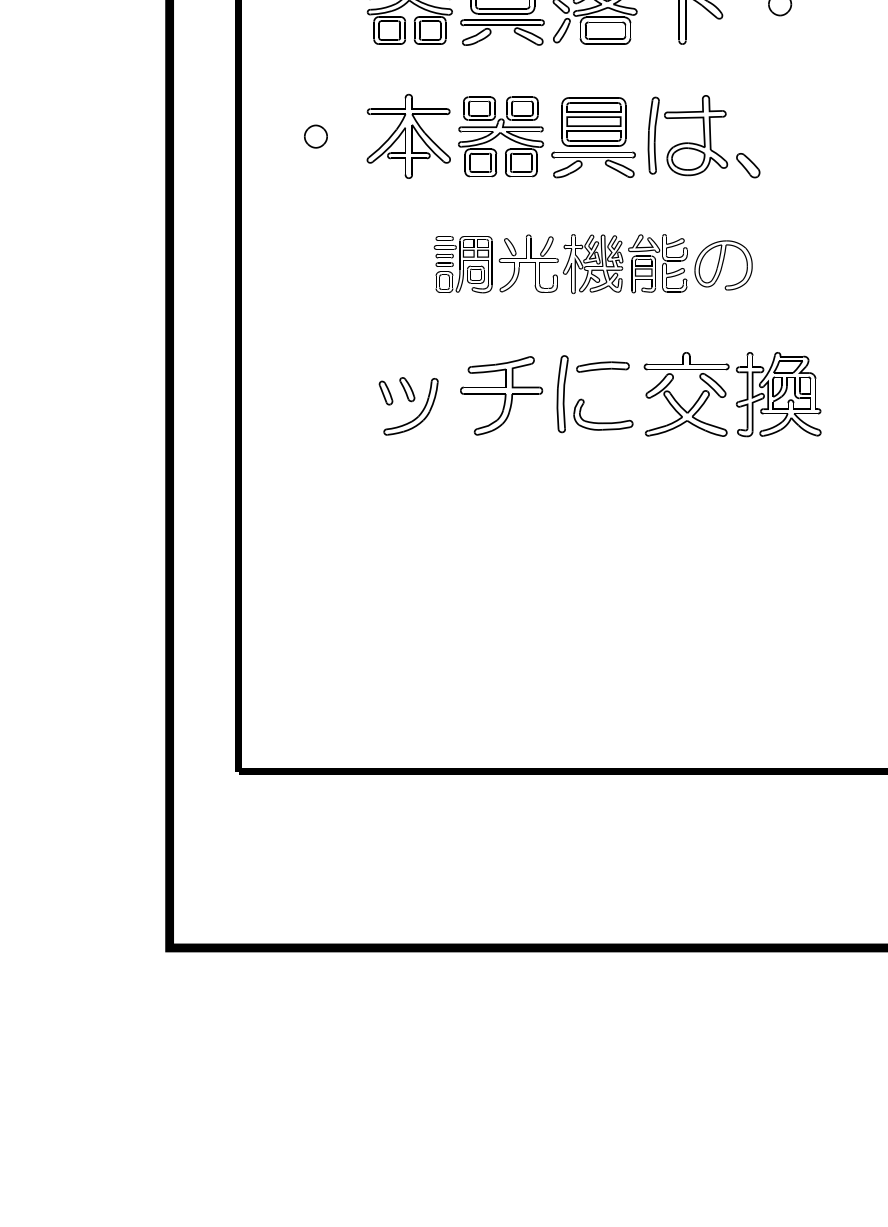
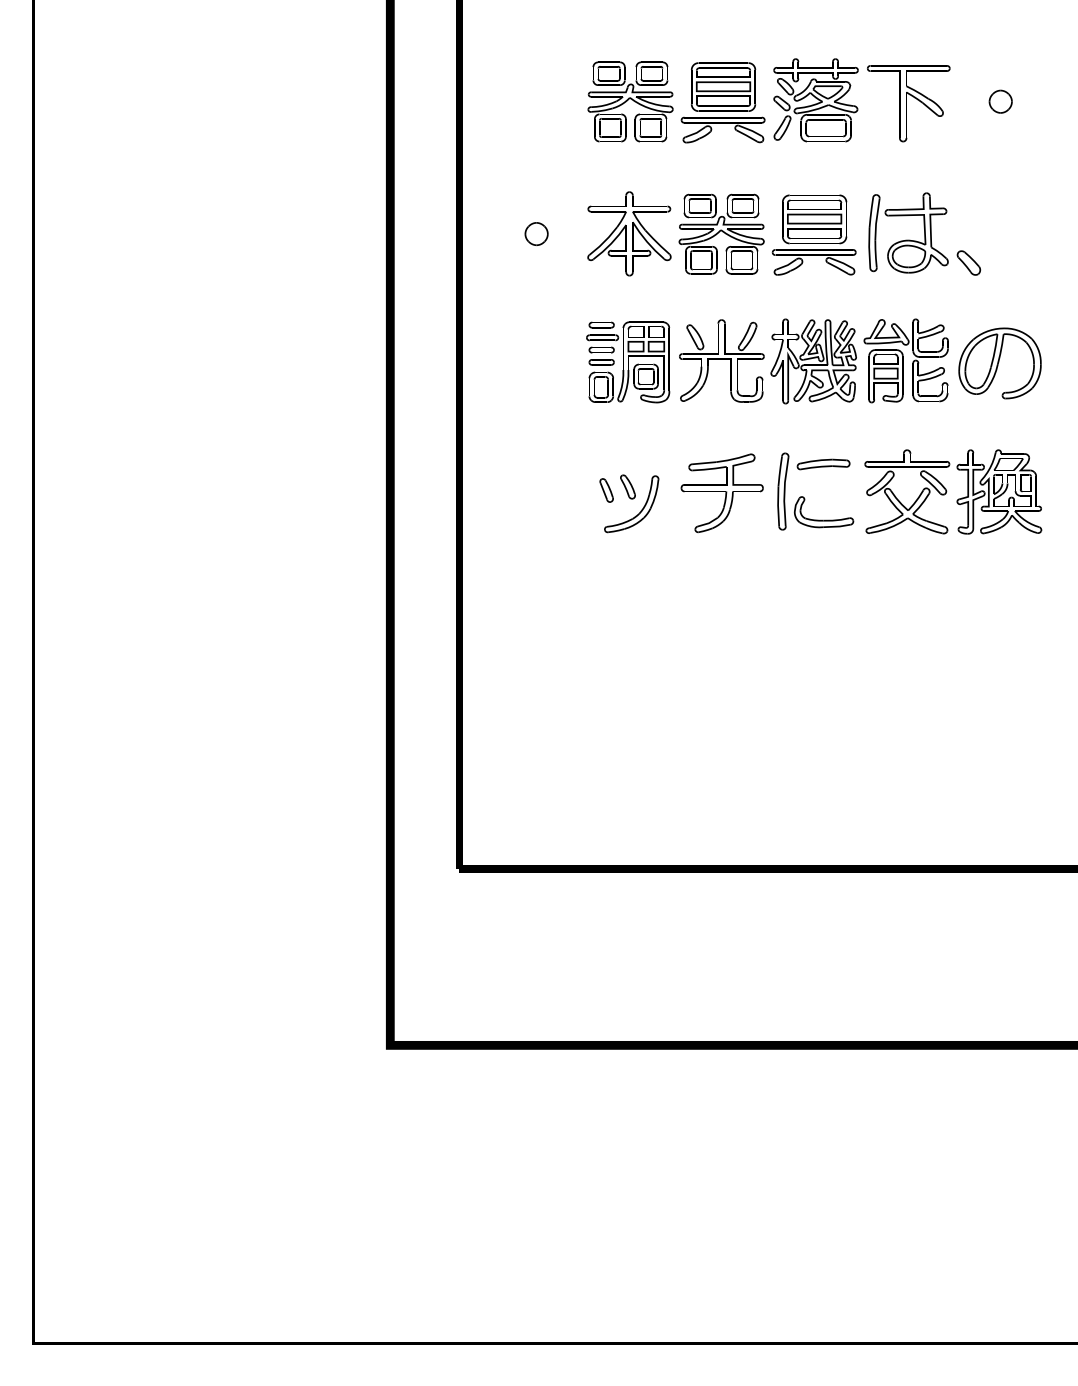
part: (592, 264) -> (813, 361), size x1.43

